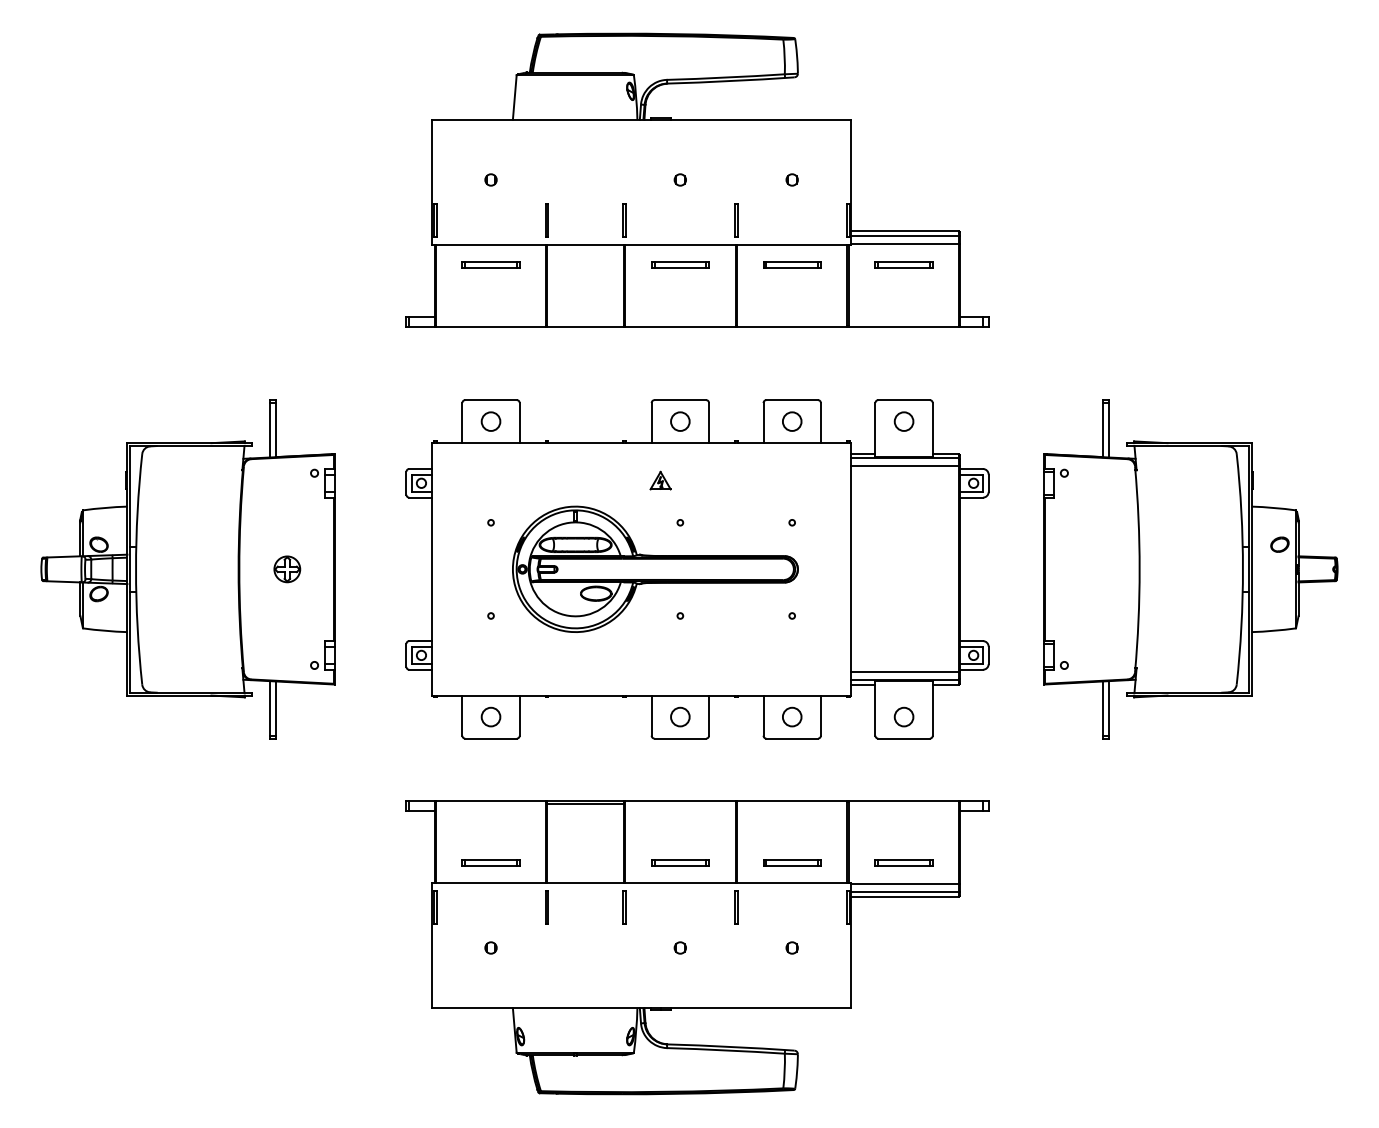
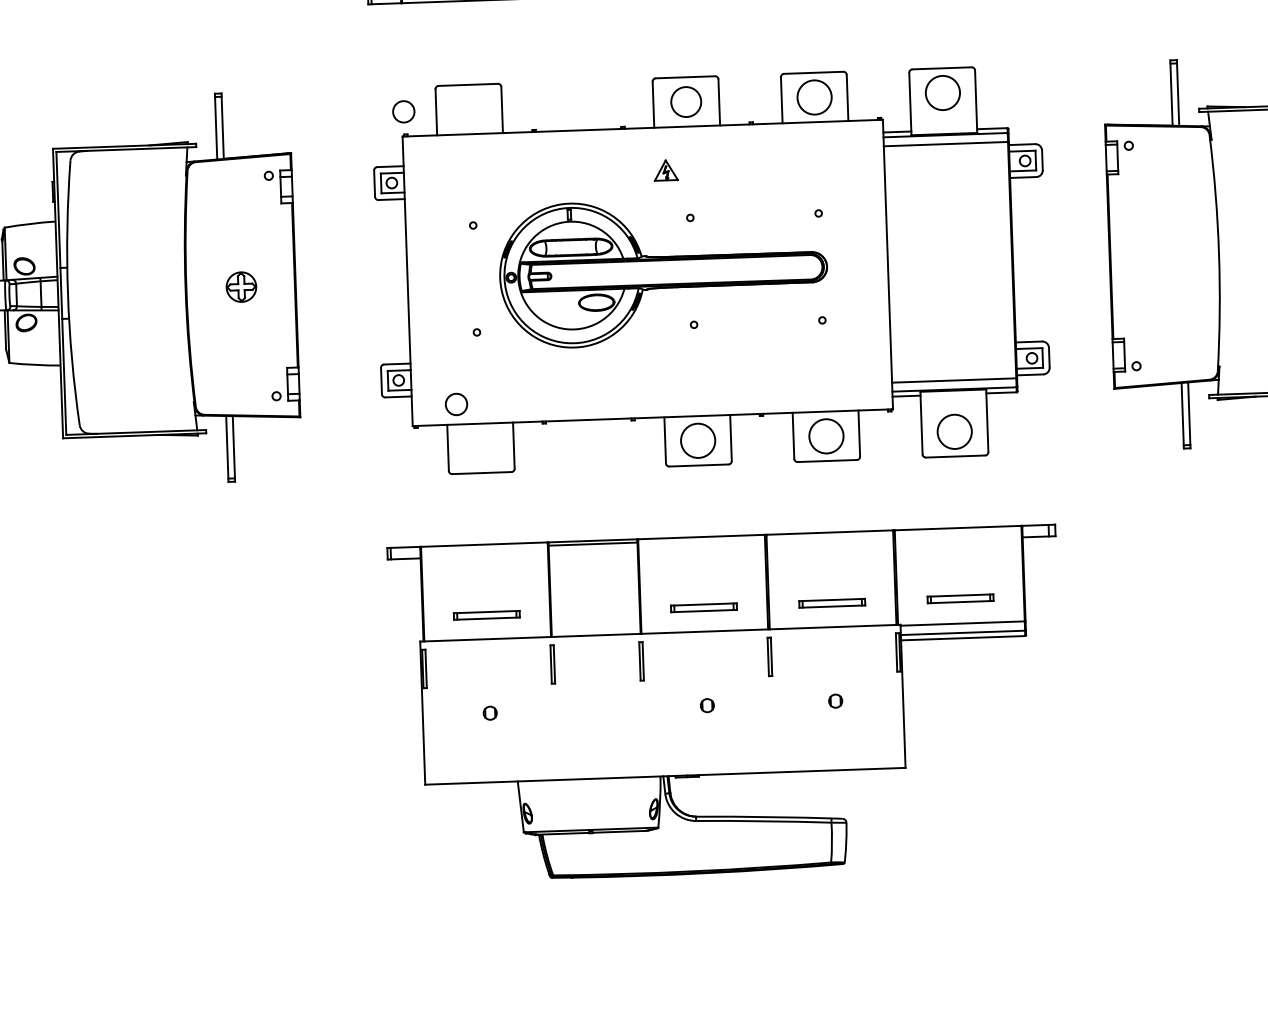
circle: (490, 421) -> (403, 111), moved
circle: (680, 421) -> (686, 101), size x1.4
circle: (791, 421) -> (813, 97), size x1.6
circle: (903, 421) -> (942, 92), size x1.6
circle: (490, 716) -> (455, 403), moved
circle: (680, 716) -> (698, 440), size x1.6
circle: (791, 716) -> (825, 435), size x1.6
circle: (903, 716) -> (954, 431), size x1.6

